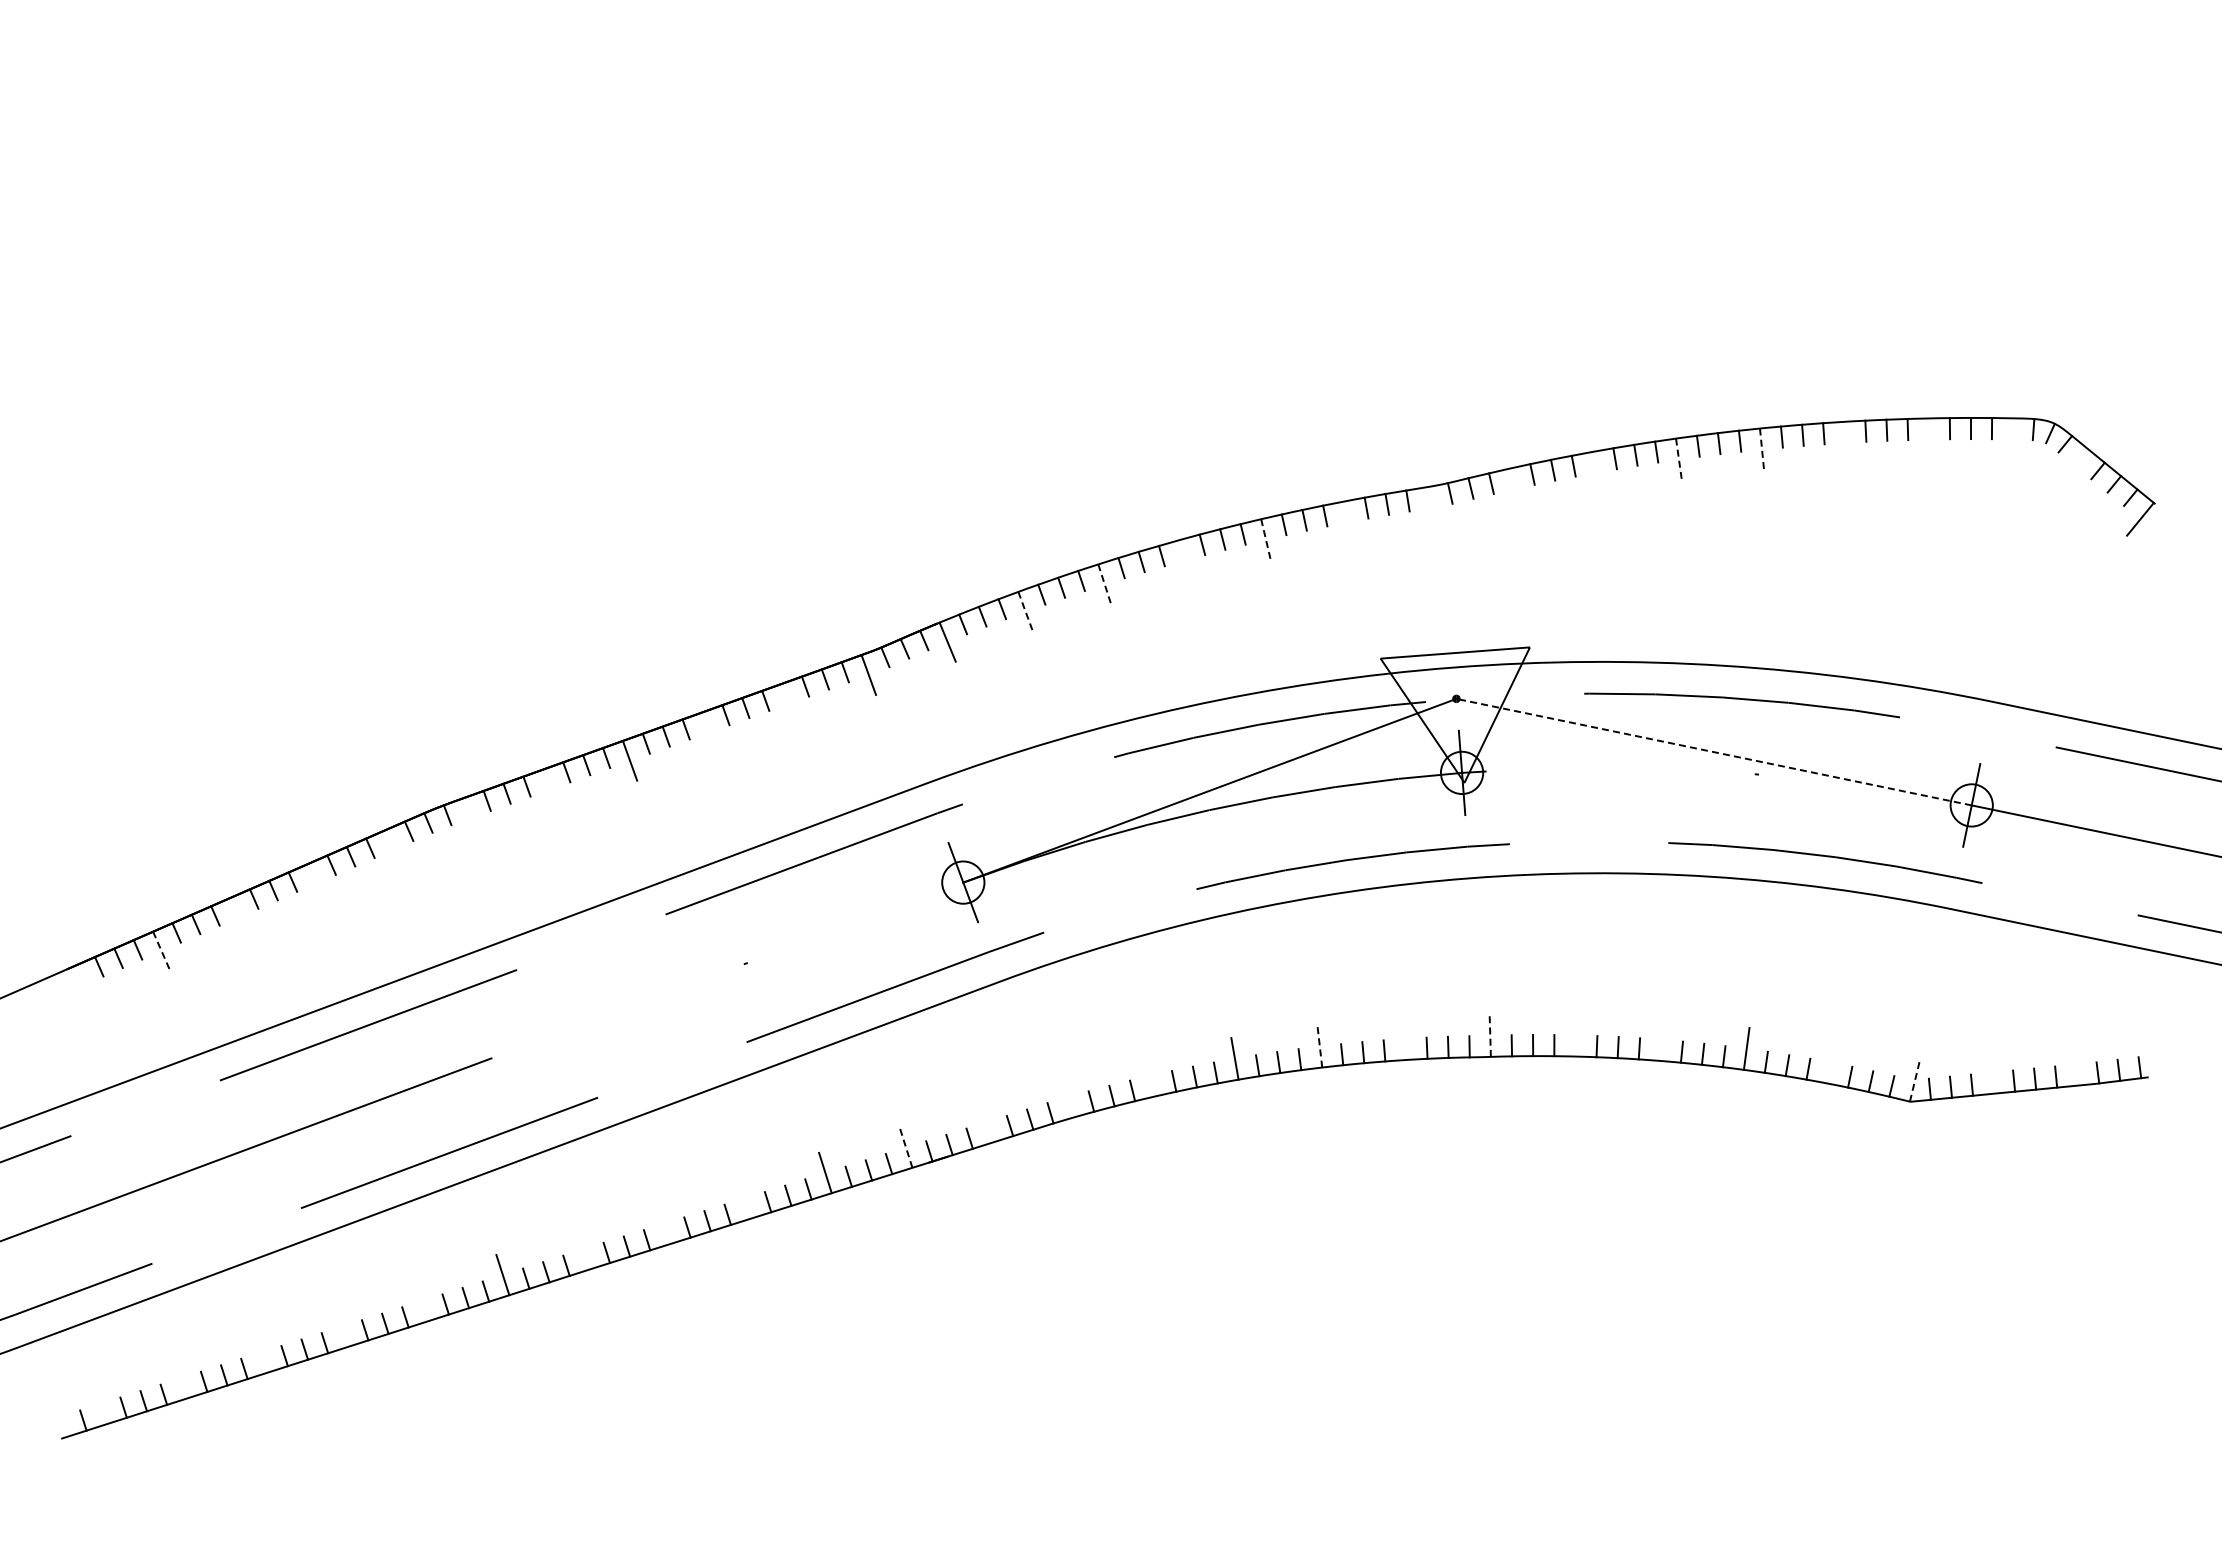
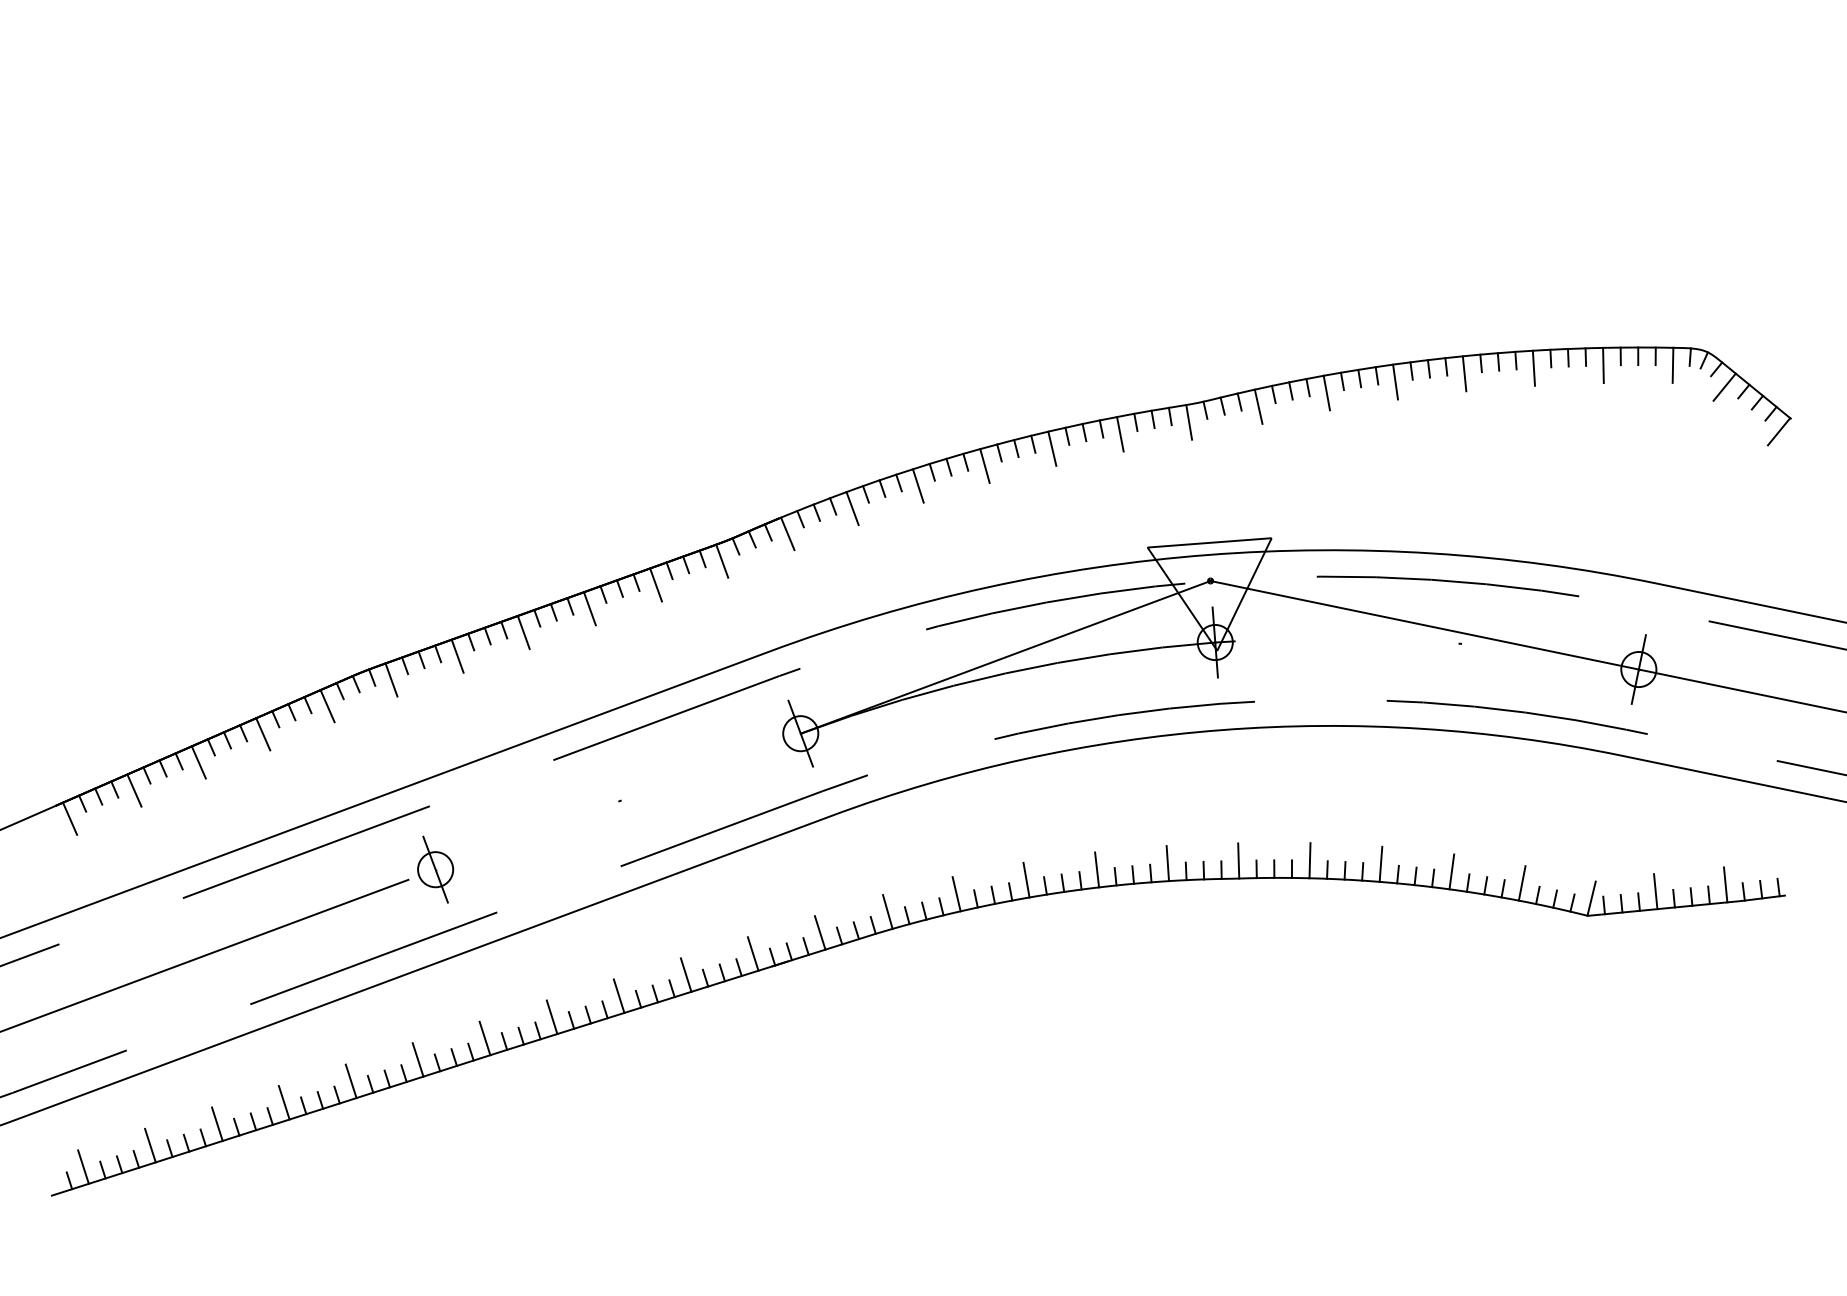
line: (1928, 439) -> (1602, 365), added
line: (2012, 439) -> (1672, 365), added
line: (1845, 442) -> (1533, 367), added
line: (1762, 450) -> (1464, 374), dashed -> solid
line: (1679, 460) -> (1395, 382), dashed -> solid
line: (2074, 465) -> (1724, 387), added
line: (1596, 472) -> (1326, 392), added
line: (1513, 488) -> (1258, 406), added
line: (1430, 507) -> (1189, 421), added
line: (1347, 522) -> (1120, 434), added
line: (1266, 540) -> (1052, 449), dashed -> solid
line: (1184, 560) -> (984, 465), added
line: (1104, 584) -> (918, 485), dashed -> solid
line: (1025, 612) -> (852, 509), dashed -> solid
line: (789, 703) -> (656, 584), added
line: (709, 732) -> (589, 608), added
line: (1713, 752) -> (1424, 625), dashed -> solid
line: (550, 789) -> (457, 656), added
line: (470, 817) -> (391, 679), added
line: (393, 849) -> (327, 706), added
line: (316, 882) -> (263, 733), added
line: (238, 916) -> (198, 761), added
line: (161, 951) -> (134, 790), dashed -> solid
line: (83, 984) -> (69, 818), added
line: (1490, 1035) -> (1238, 860), dashed -> solid
line: (1575, 1035) -> (1309, 860), added
line: (1404, 1038) -> (1167, 863), added
line: (1661, 1039) -> (1381, 864), added
part: (523, 1045) -> (435, 869), added
line: (1319, 1046) -> (1096, 869), dashed -> solid
line: (1831, 1062) -> (1522, 883), added
line: (2076, 1064) -> (1725, 884), added
line: (1991, 1072) -> (1655, 891), added
line: (1150, 1075) -> (956, 894), added
line: (1915, 1080) -> (1592, 898), dashed -> solid
line: (1067, 1096) -> (887, 911), added
line: (986, 1122) -> (820, 933), added
line: (905, 1147) -> (752, 953), dashed -> solid
line: (744, 1198) -> (618, 996), added
line: (663, 1223) -> (551, 1017), added
line: (582, 1249) -> (484, 1038), added
line: (421, 1300) -> (350, 1081), added
line: (341, 1326) -> (283, 1102), added
line: (260, 1352) -> (216, 1124), added
line: (180, 1378) -> (150, 1145), added
line: (99, 1403) -> (82, 1166), added

